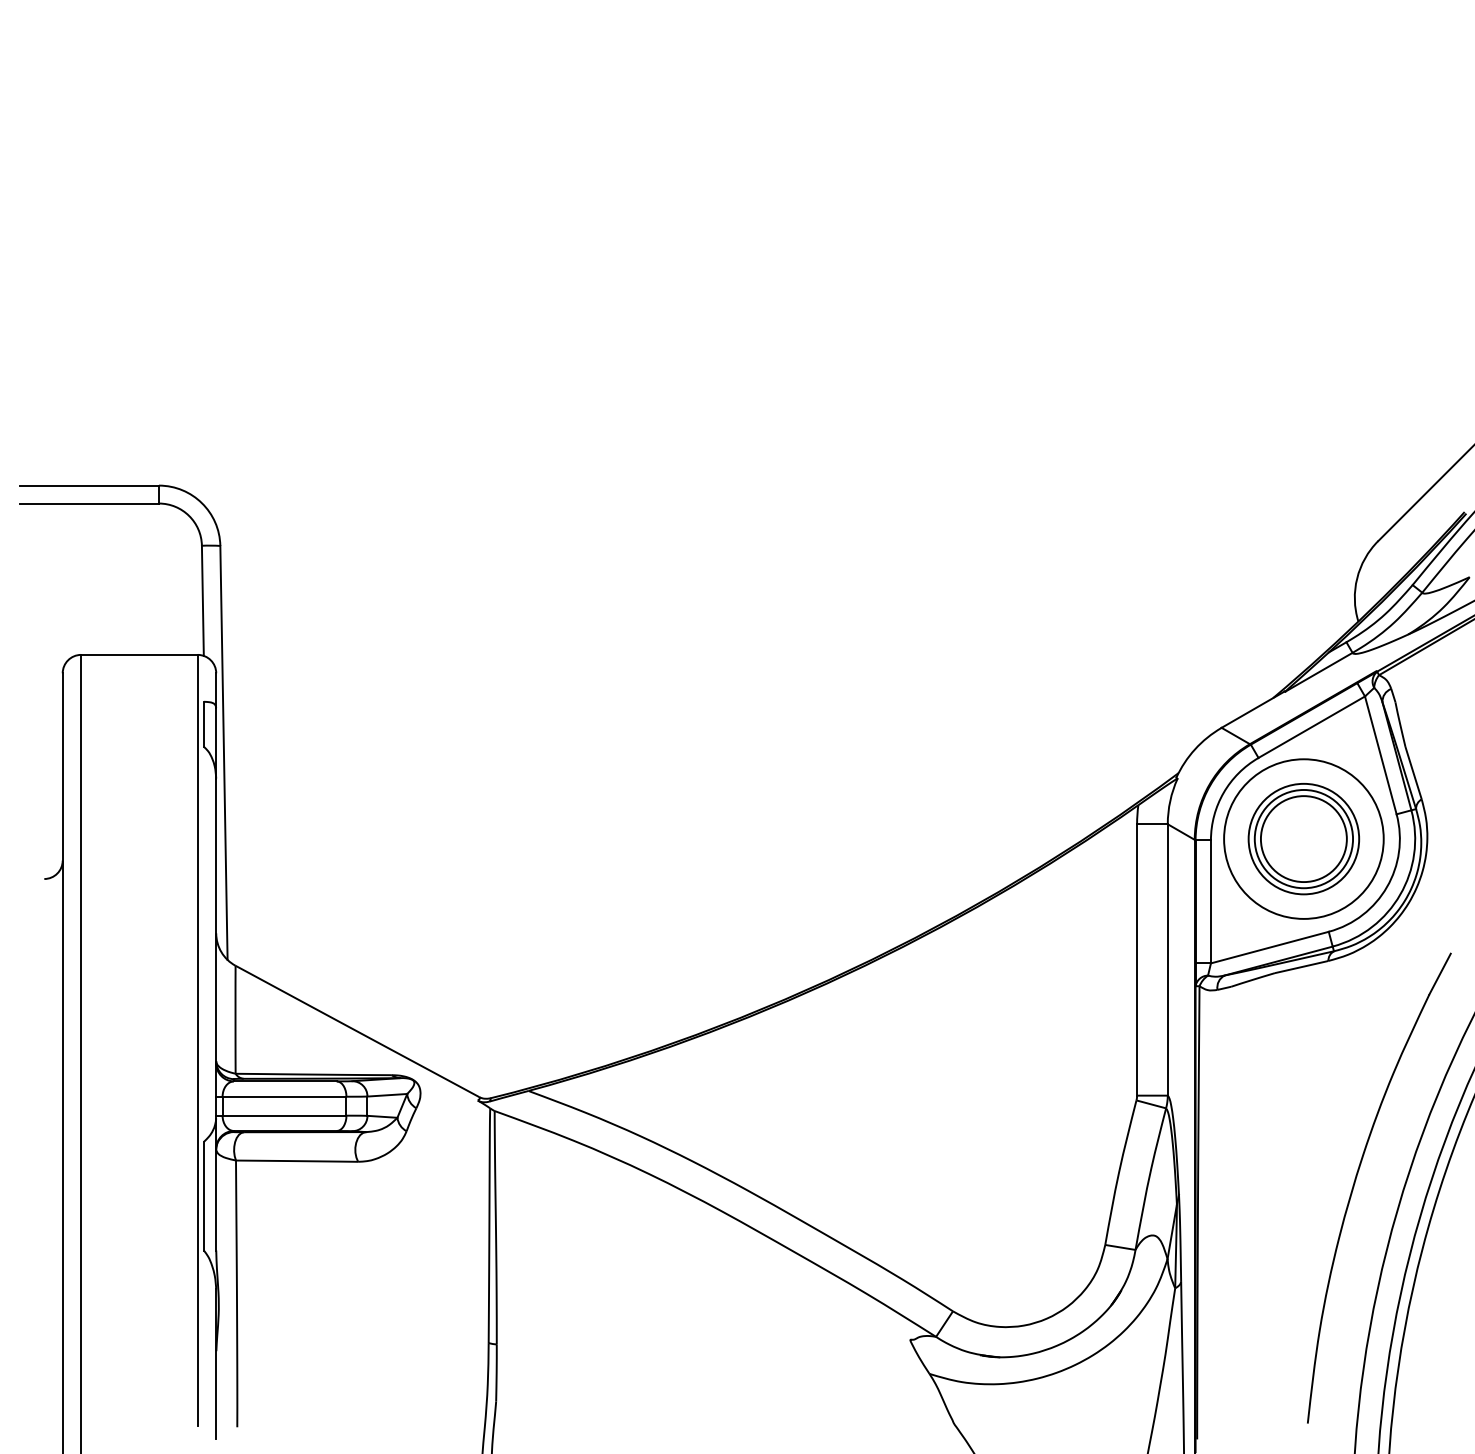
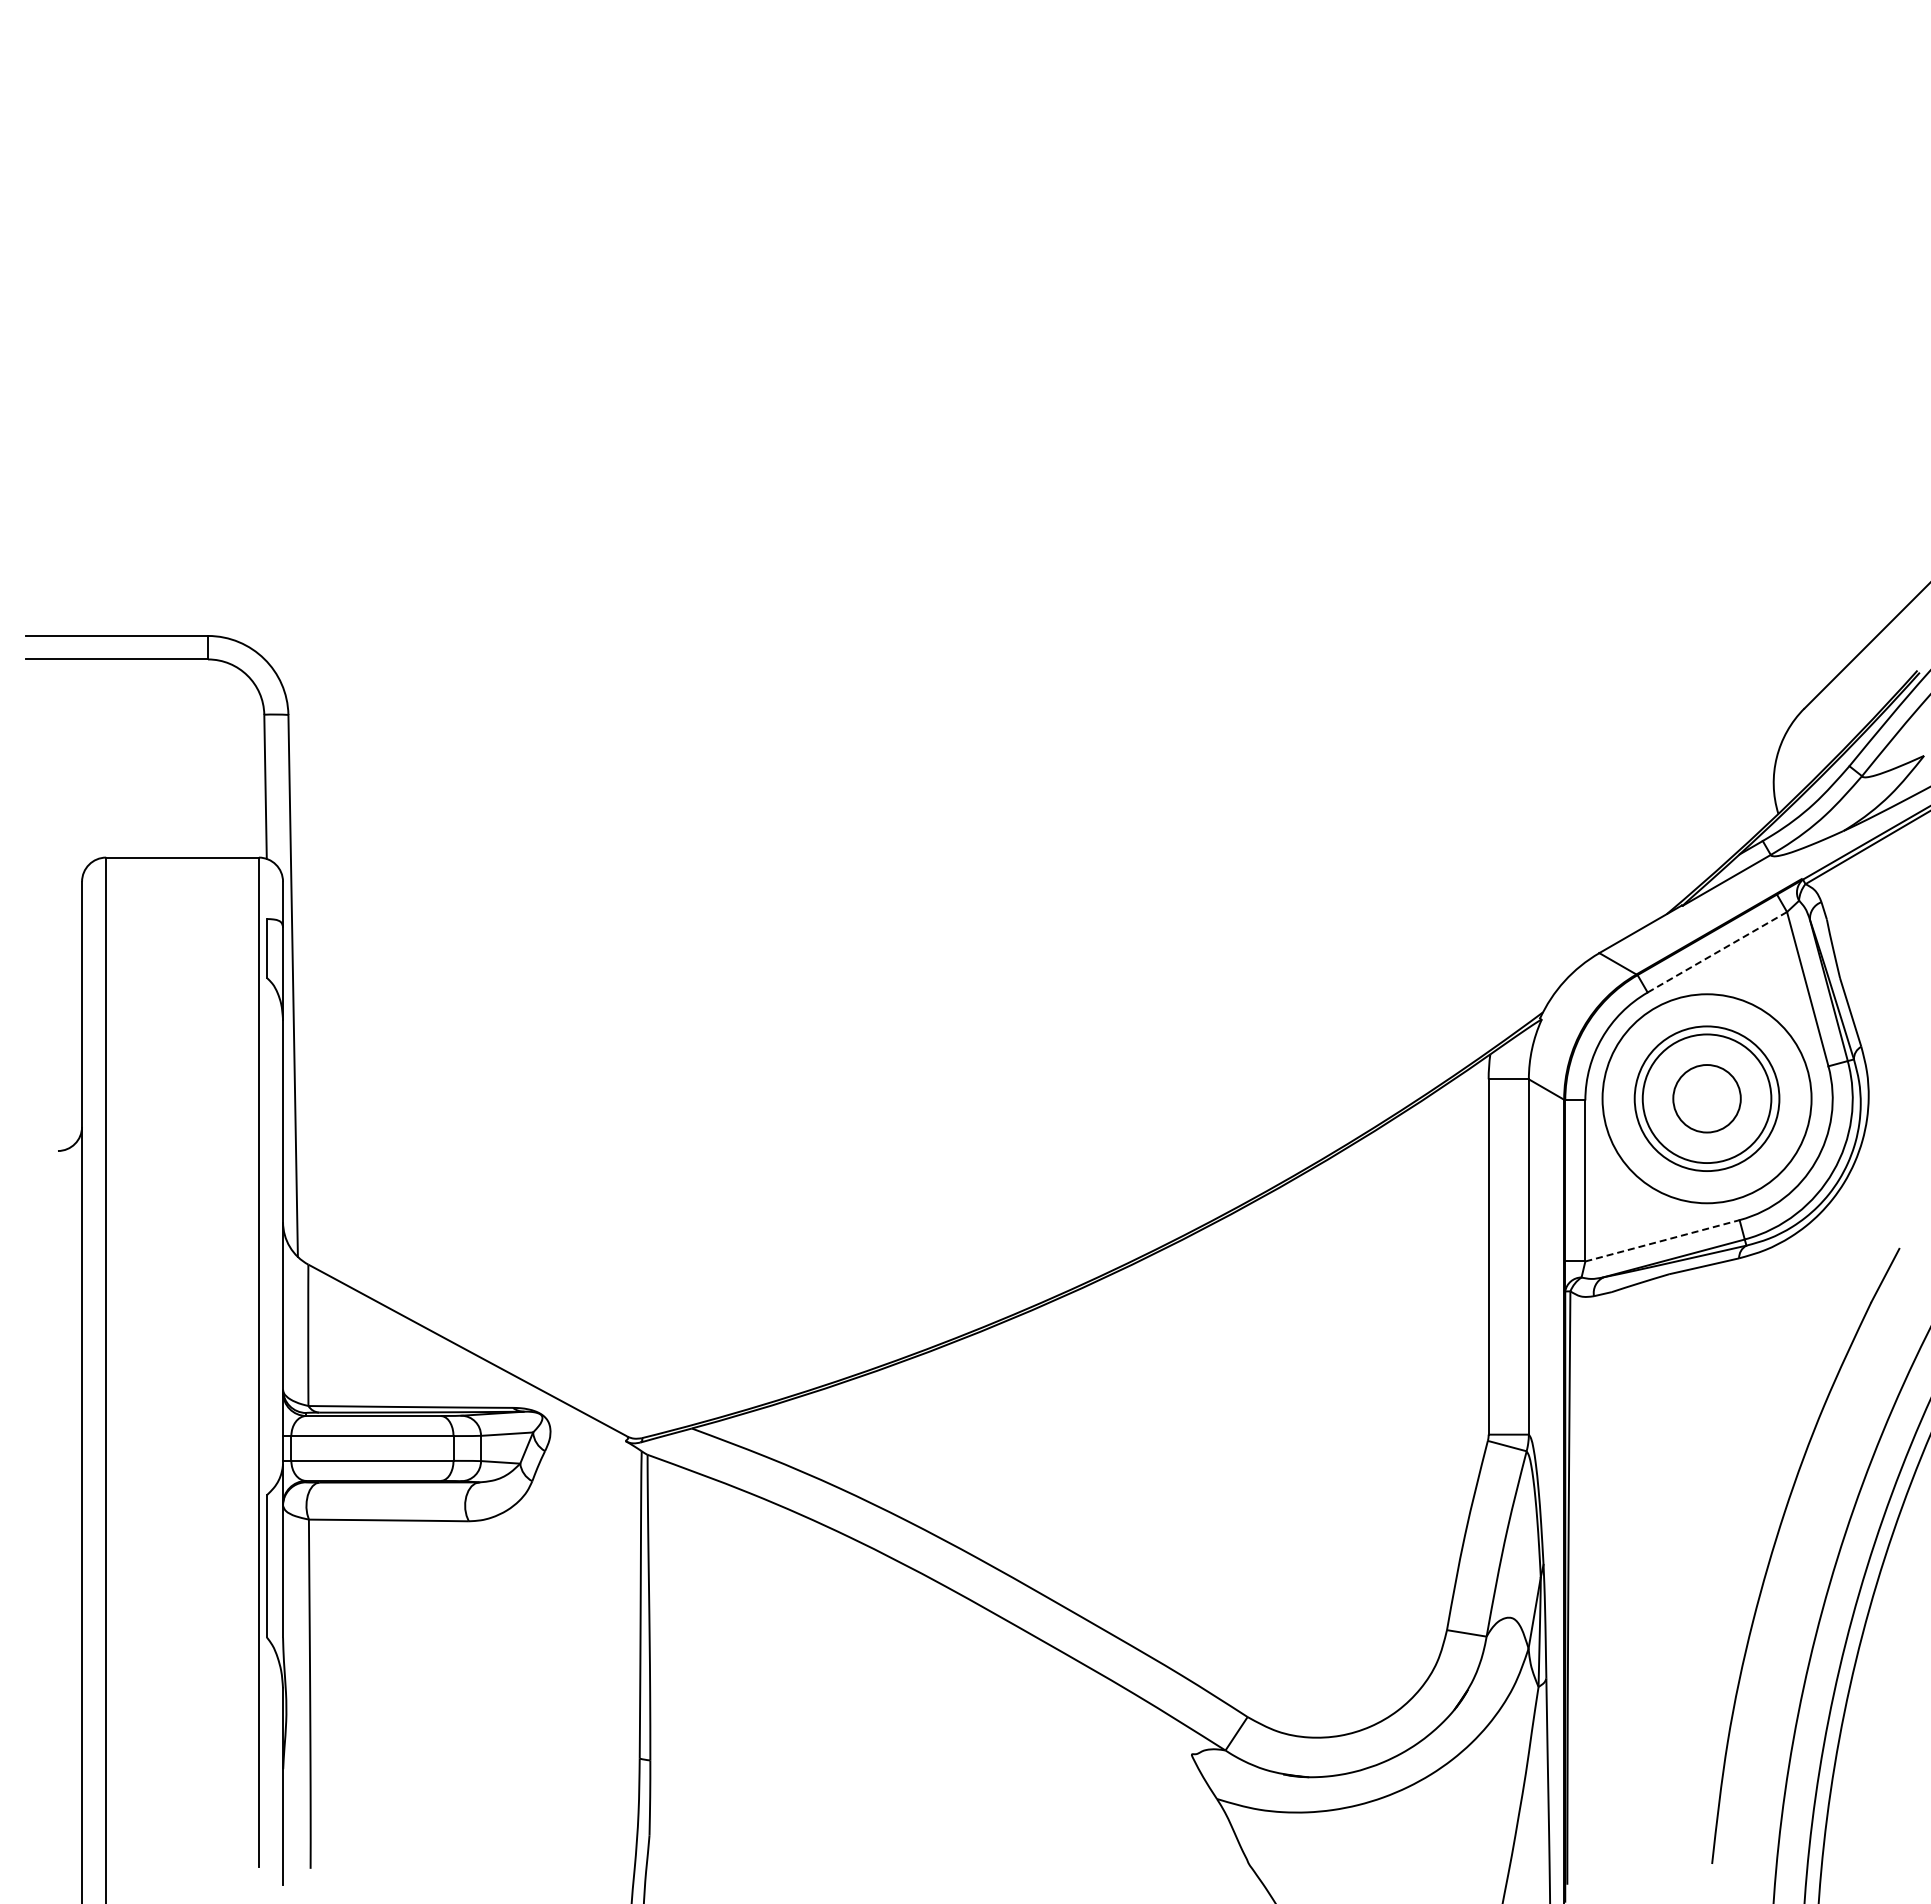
line: (1311, 727) -> (1716, 952), solid -> dashed
circle: (1303, 838) -> (1706, 1098), size x0.6
line: (1269, 947) -> (1662, 1240), solid -> dashed

